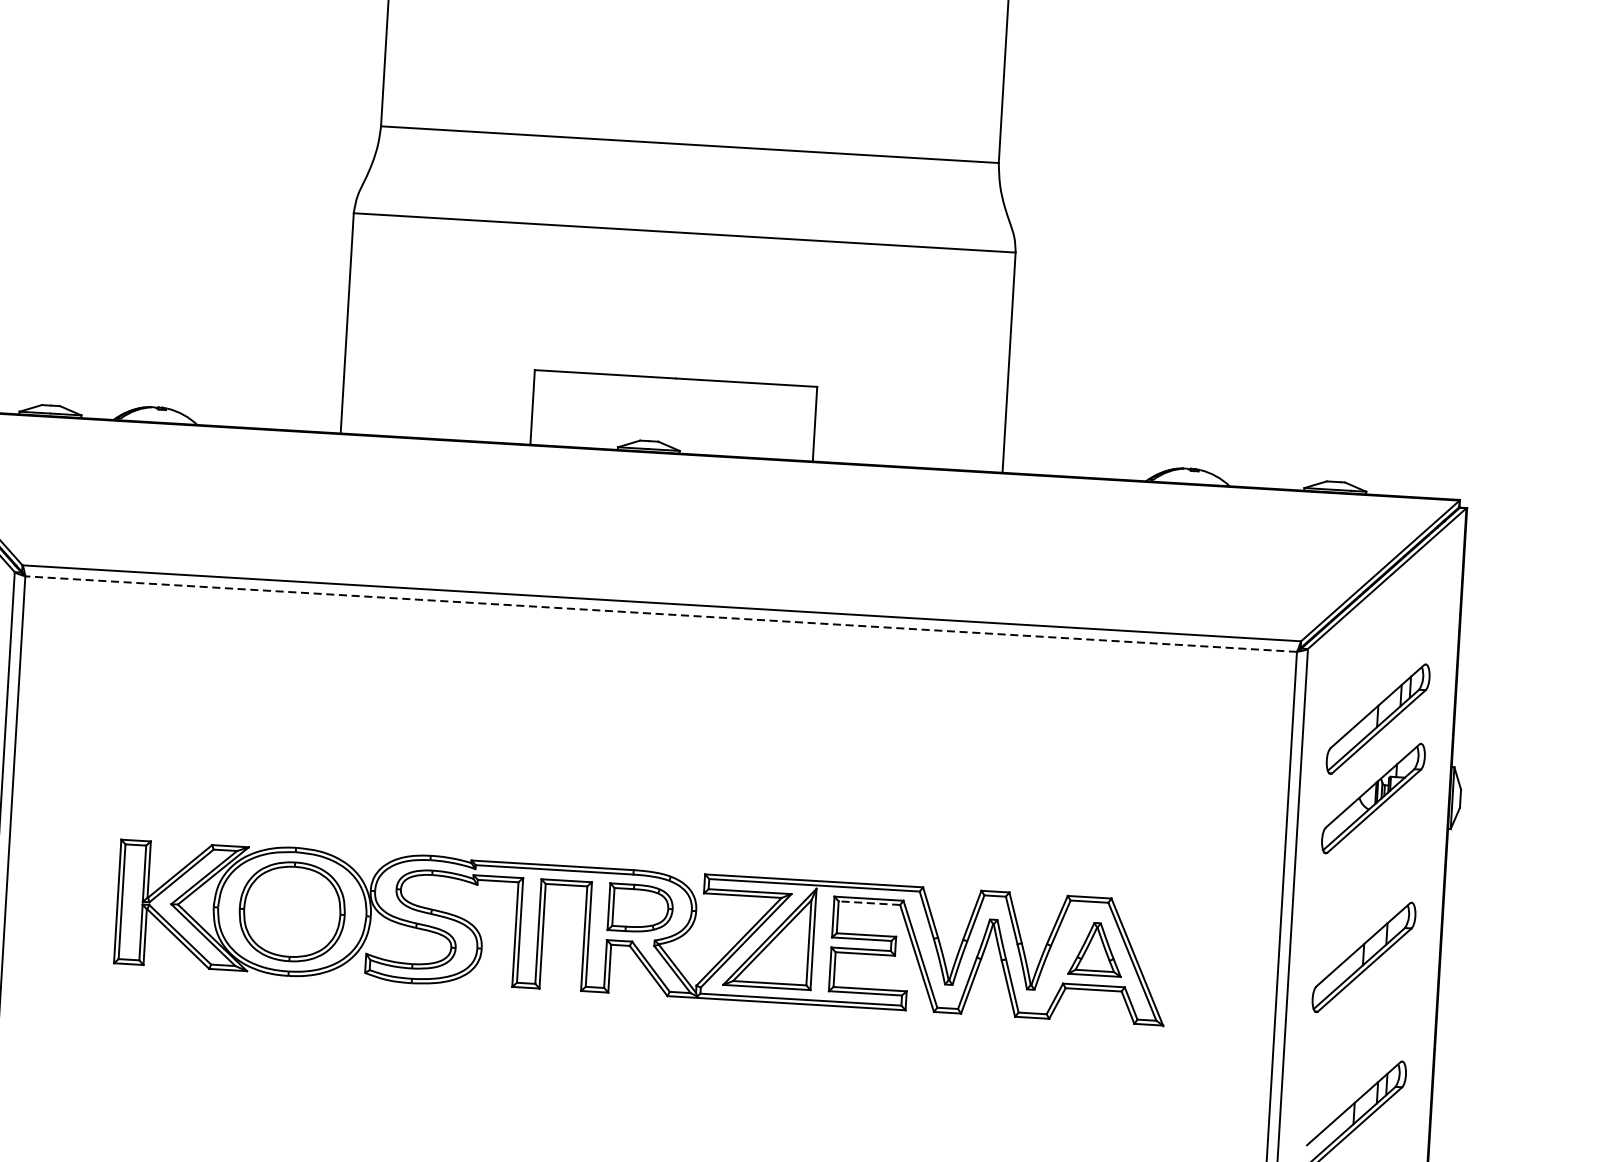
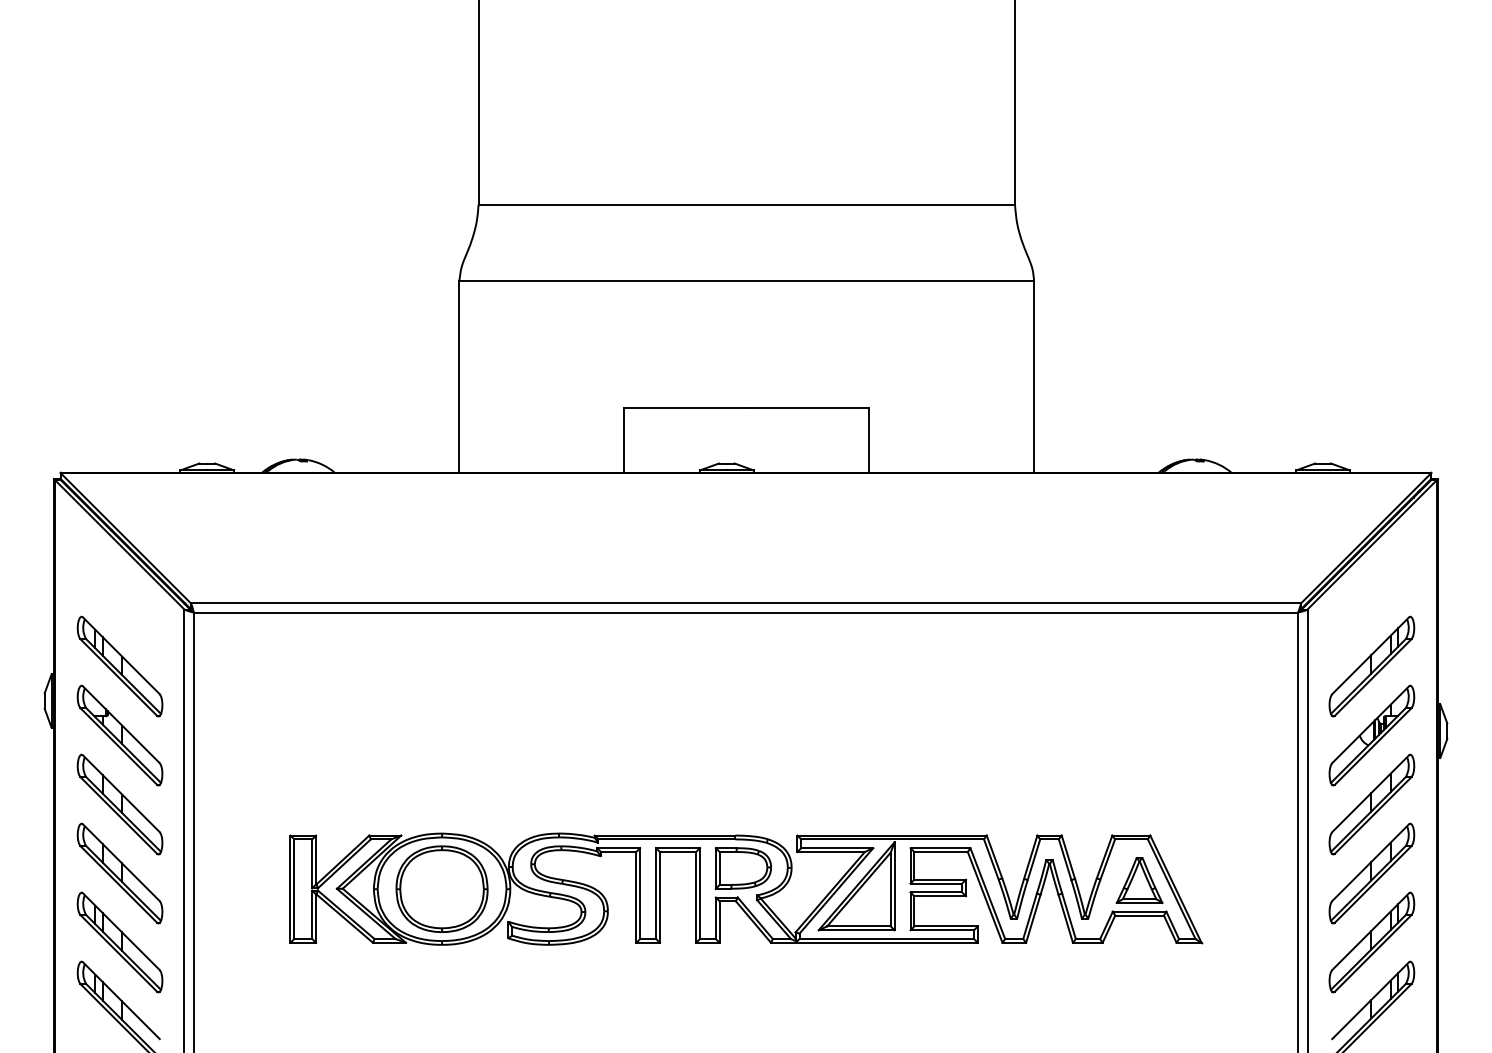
line: (660, 613) -> (745, 612), dashed -> solid
part: (1368, 877) -> (1371, 804), added
line: (869, 903) -> (941, 852), dashed -> solid
part: (1358, 1036) -> (1371, 942), added

